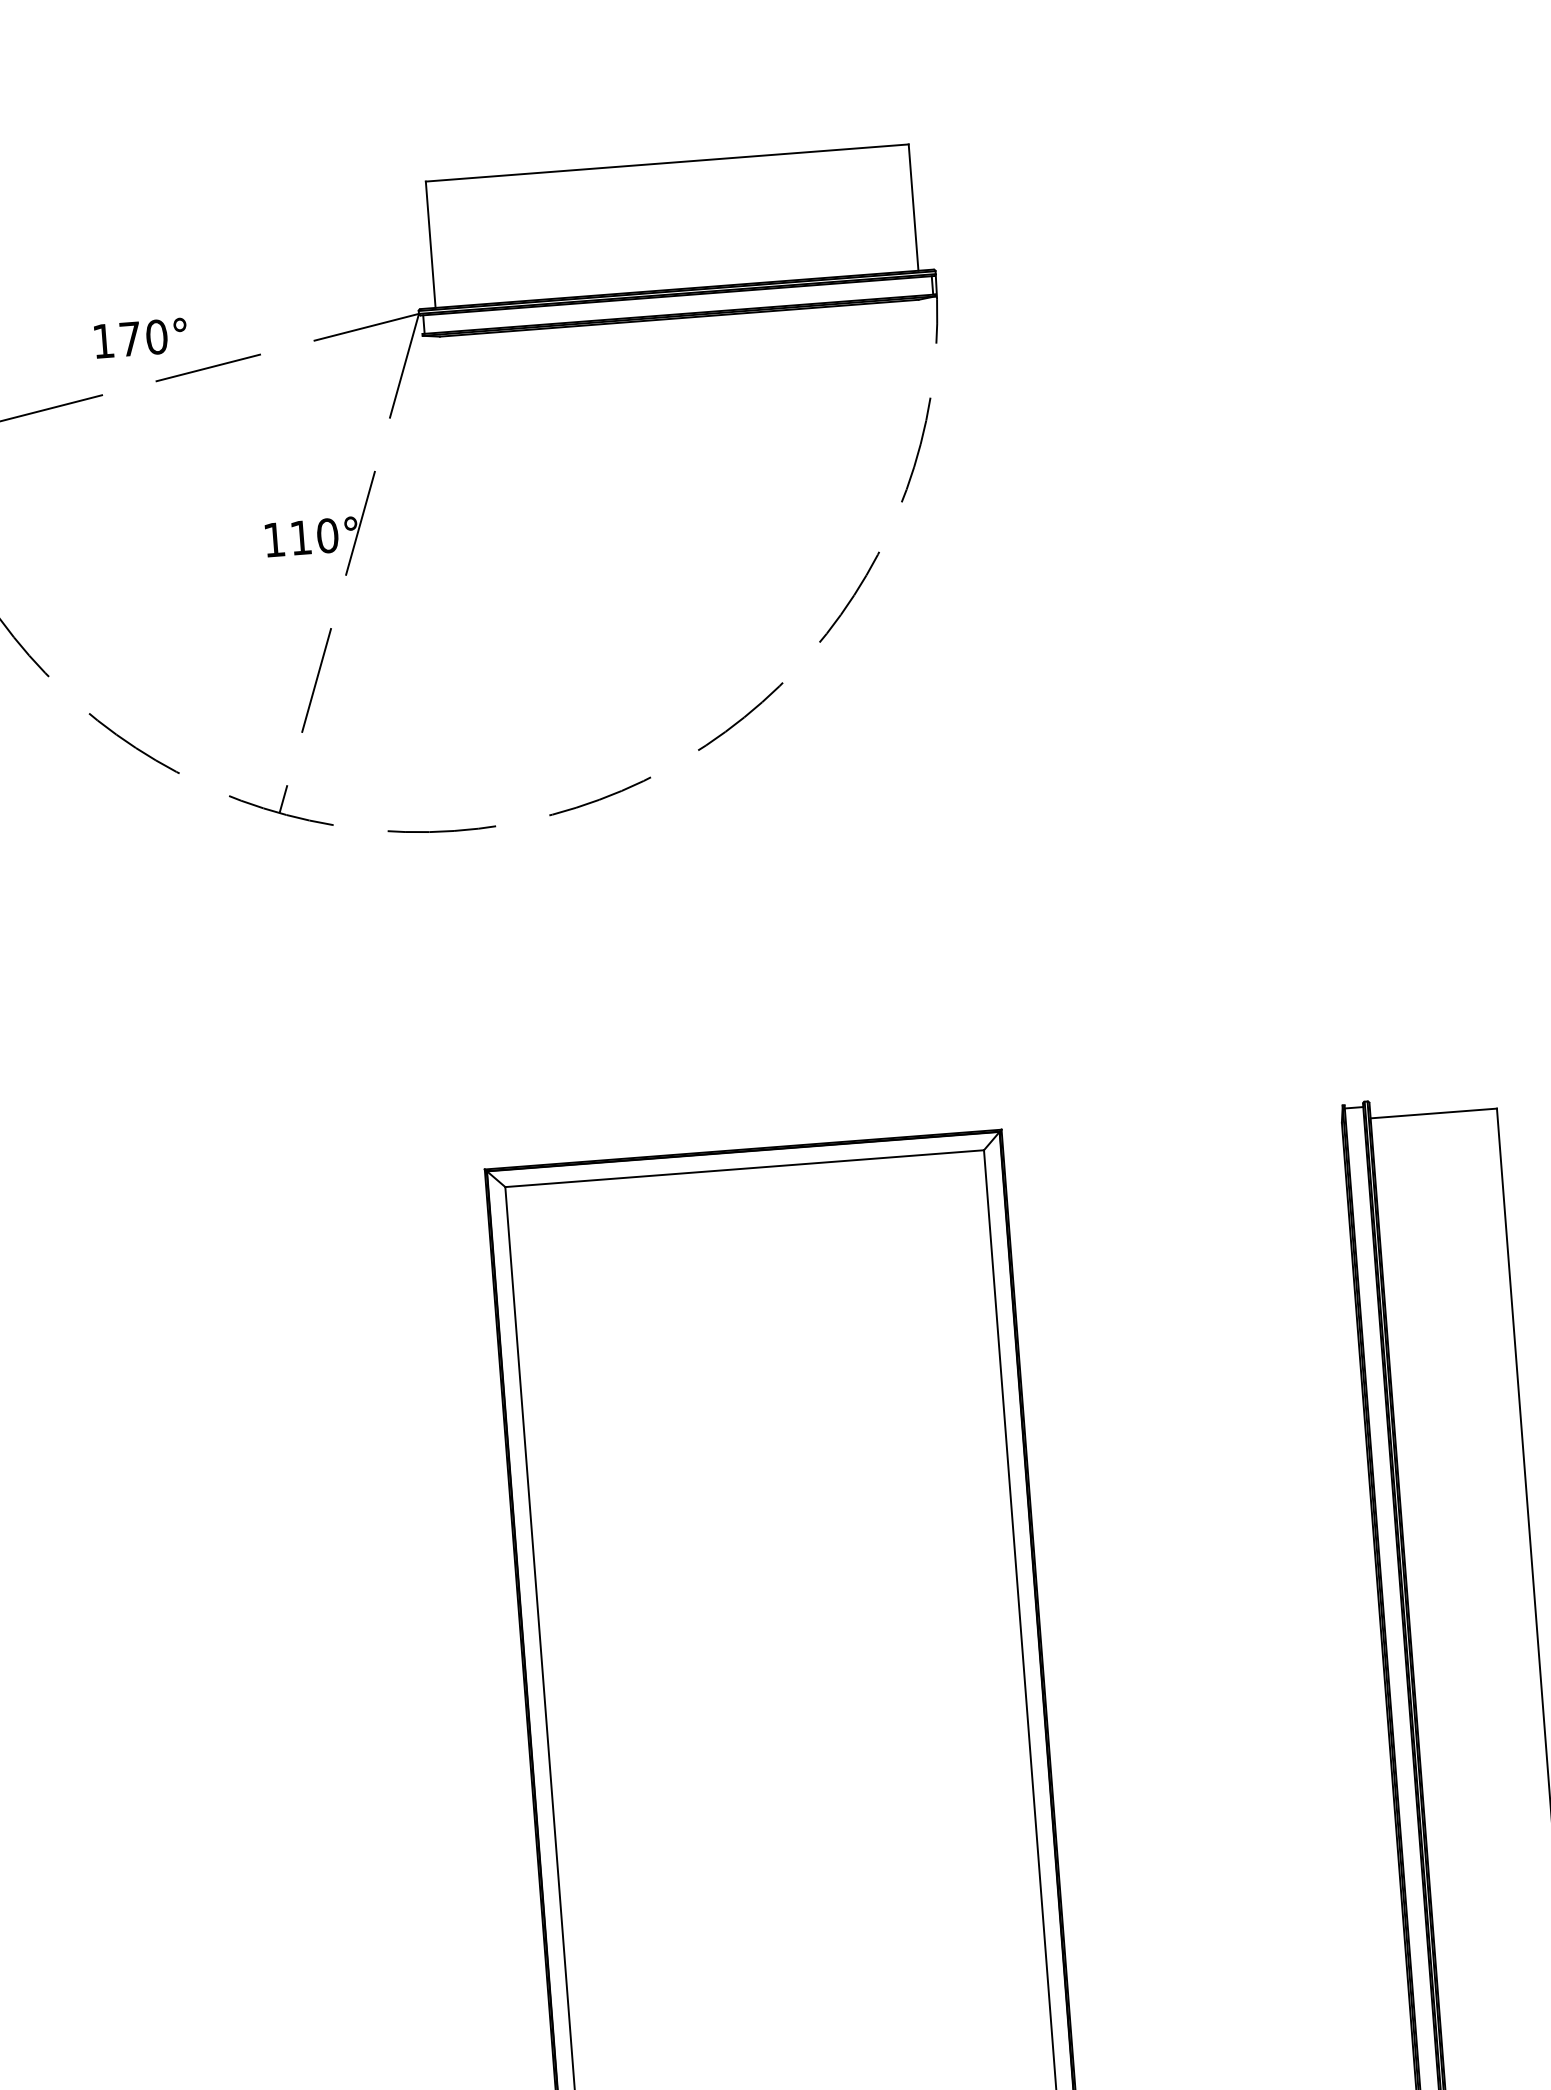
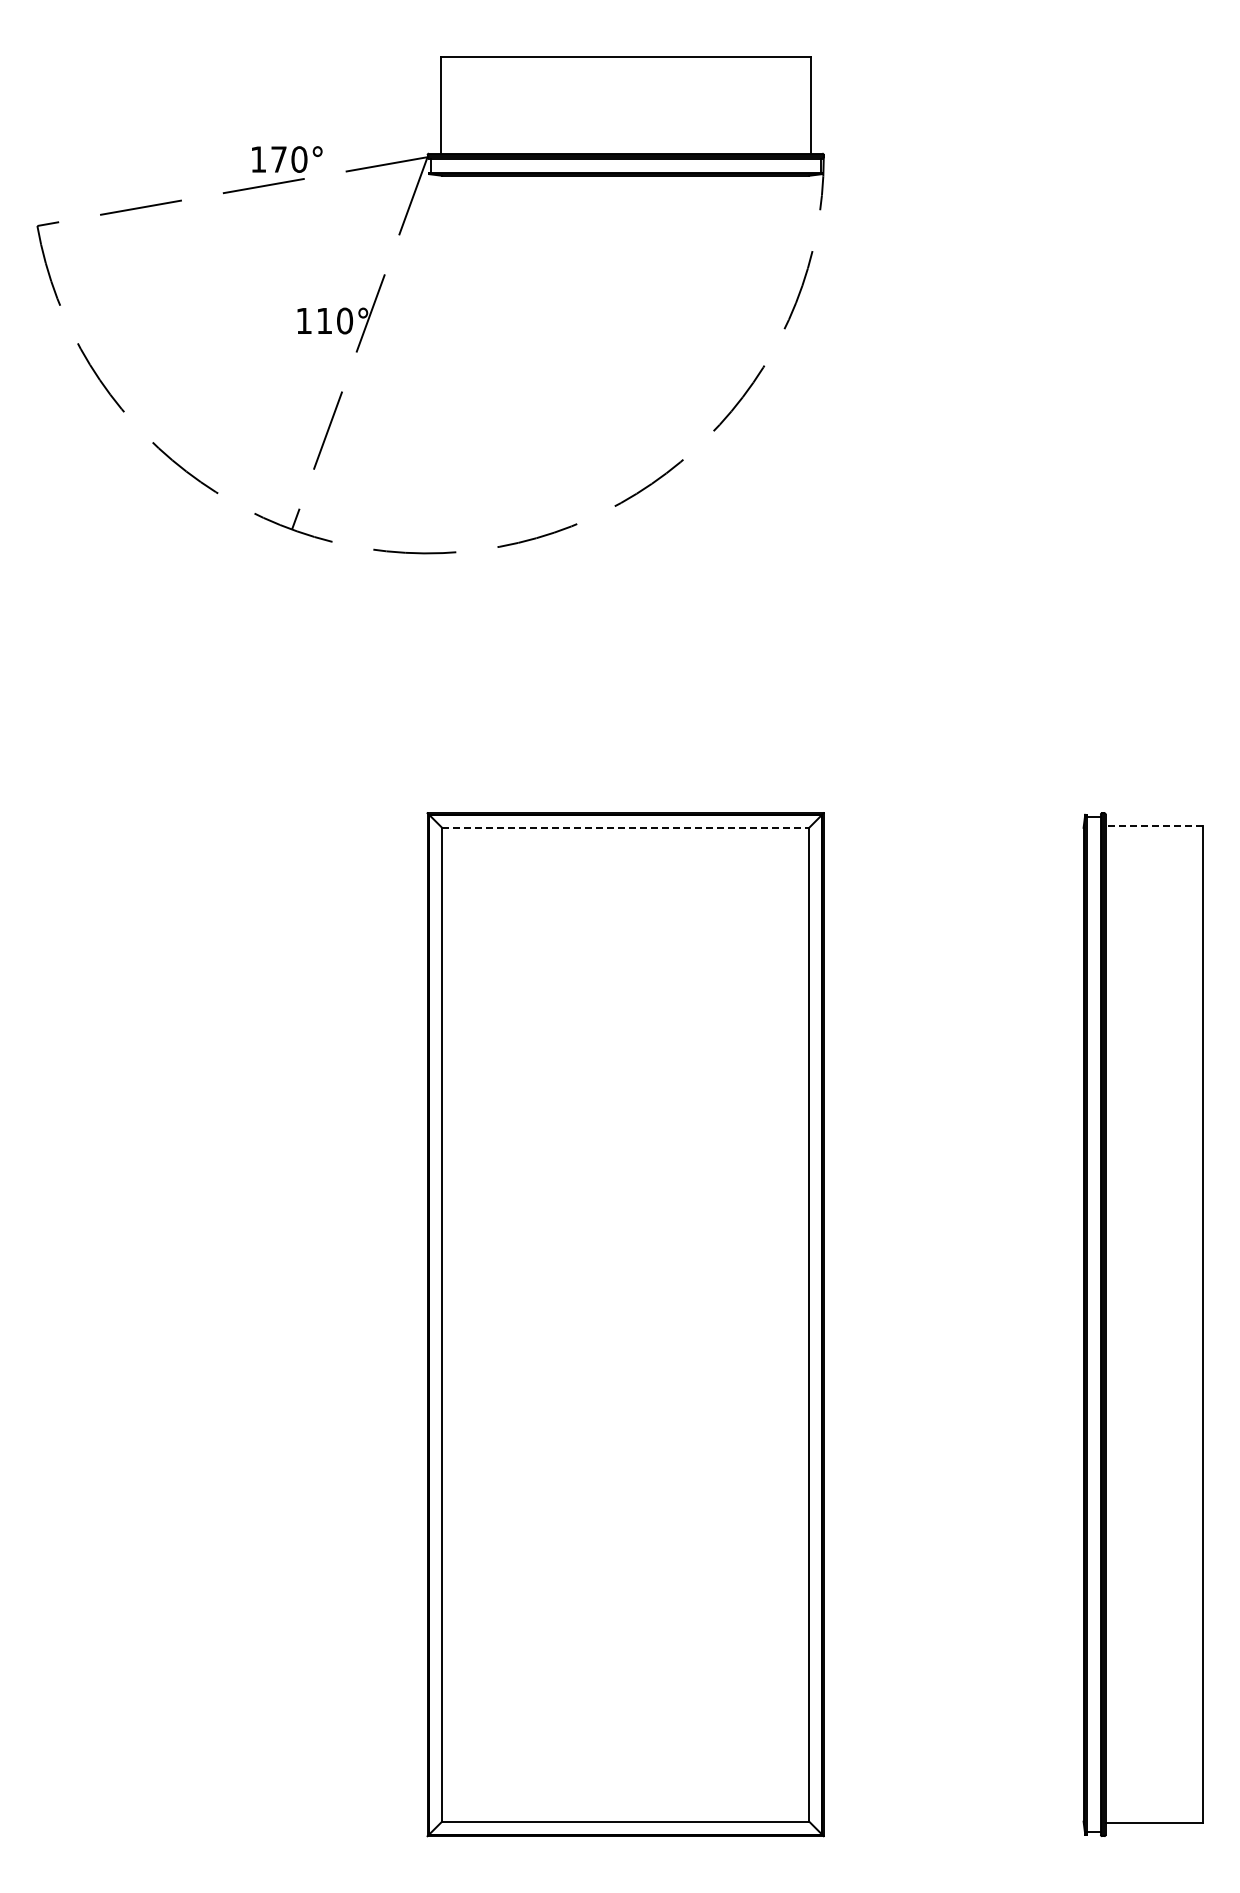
text: (141, 338) -> (287, 159), moved
line: (1432, 1113) -> (1153, 826), solid -> dashed
line: (744, 1168) -> (625, 827), solid -> dashed

